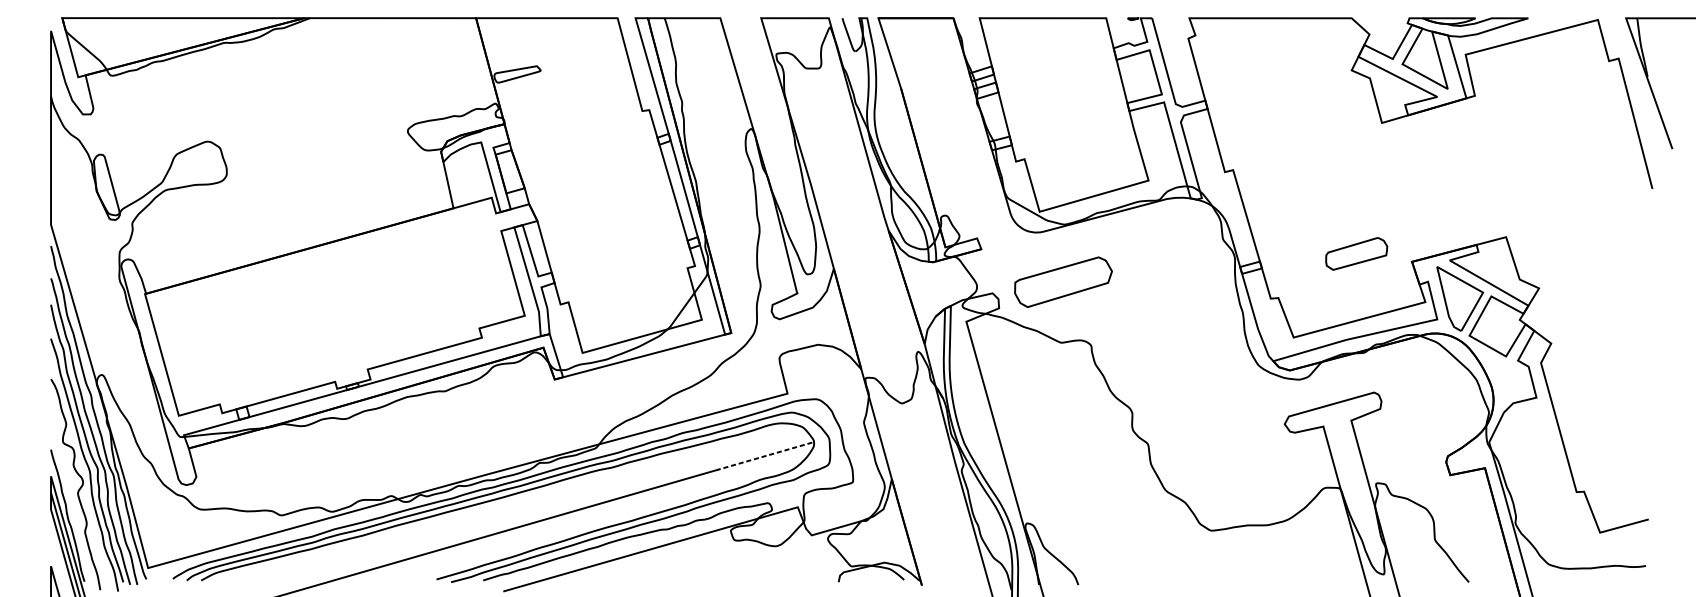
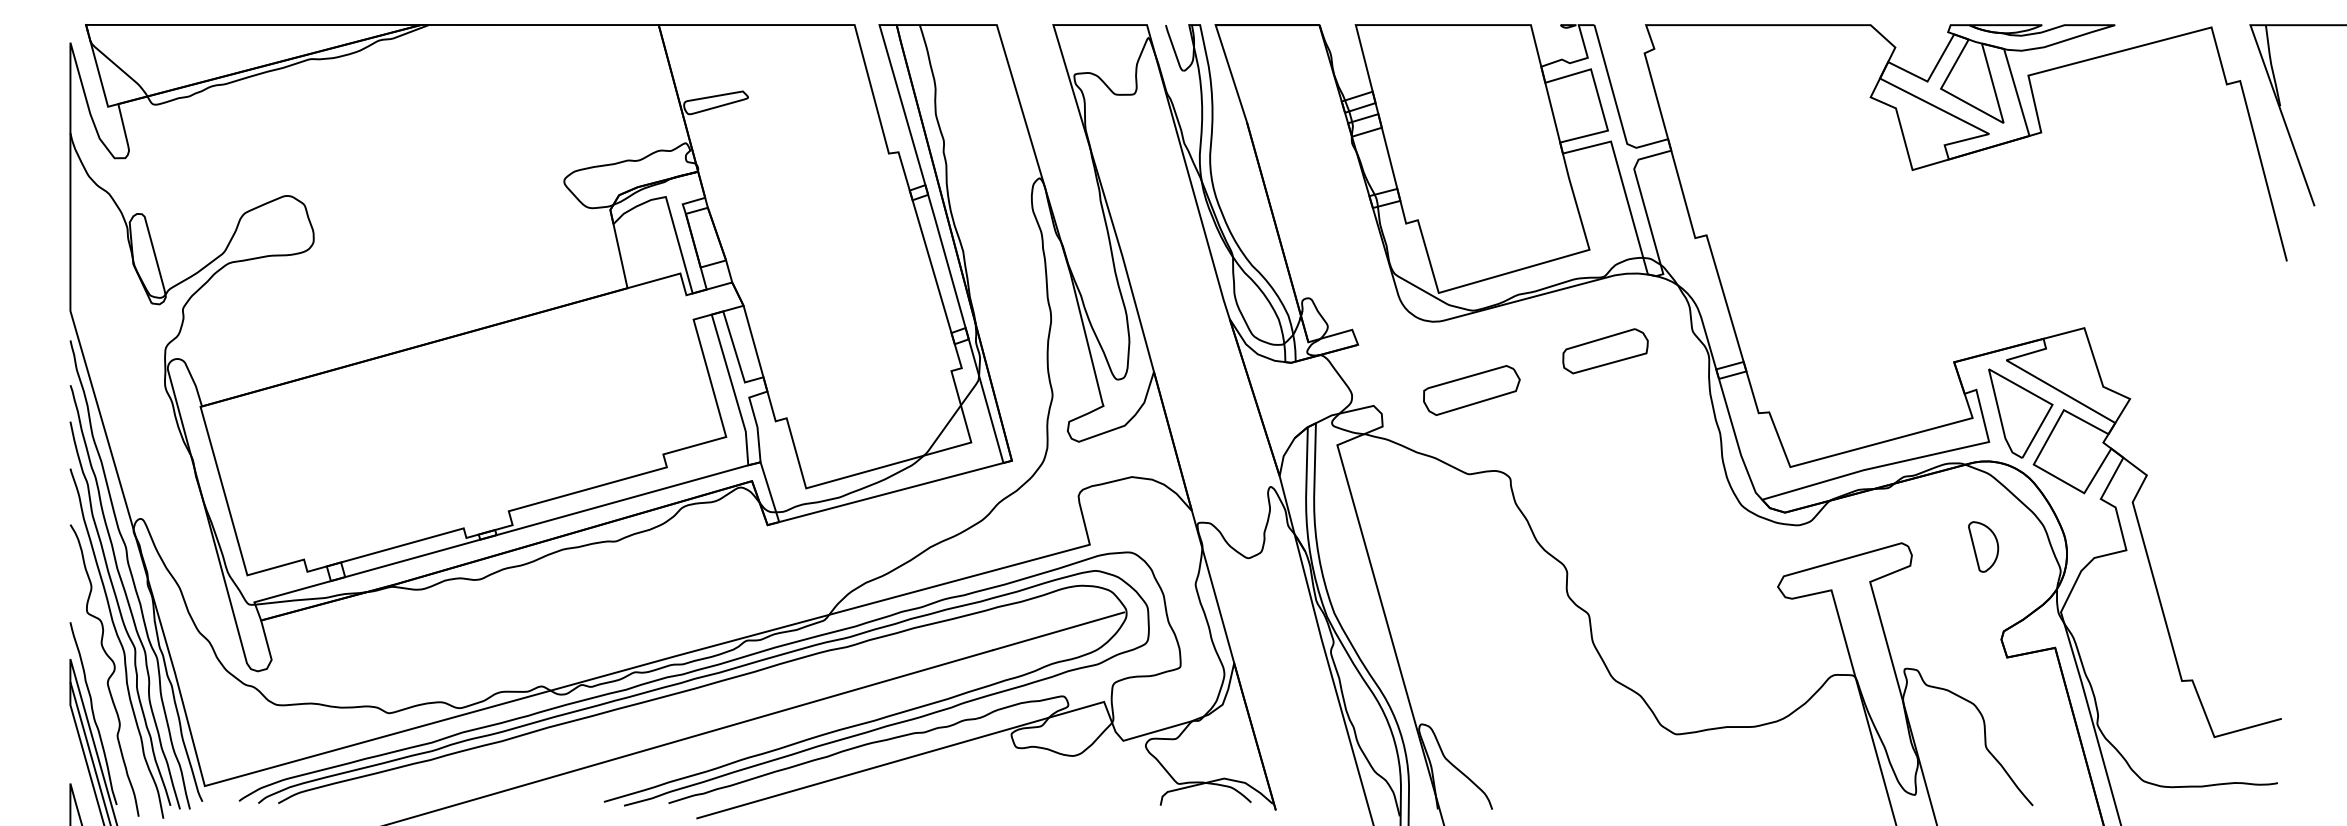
part: (1356, 254) -> (1605, 351), moved
part: (1063, 282) -> (1471, 390), size x0.71
part: (1433, 394) -> (1983, 546), added
line: (764, 456) -> (1058, 631), dashed -> solid

